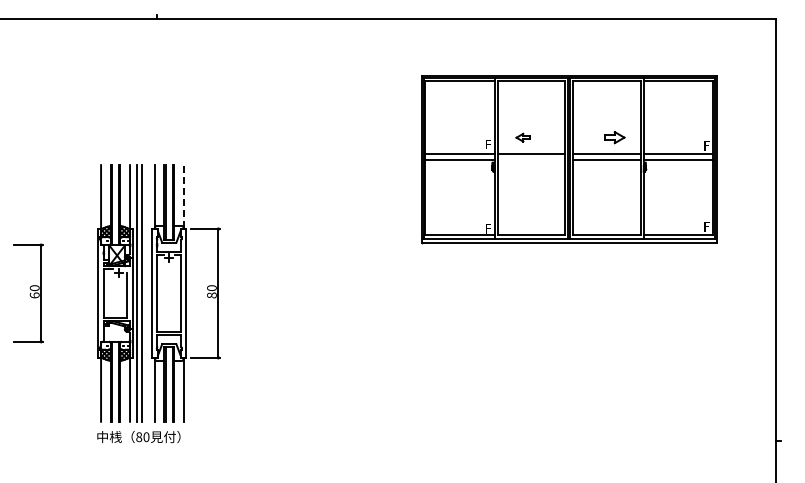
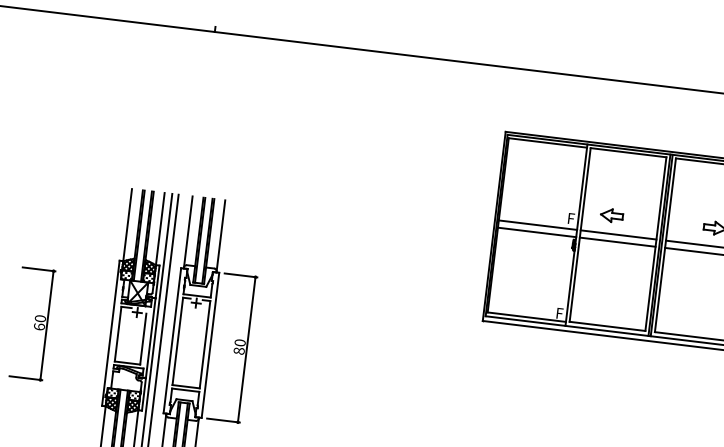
part: (522, 137) -> (610, 215), size x1.43
line: (530, 160) -> (616, 242), added
line: (183, 196) -> (220, 235), dashed -> solid

